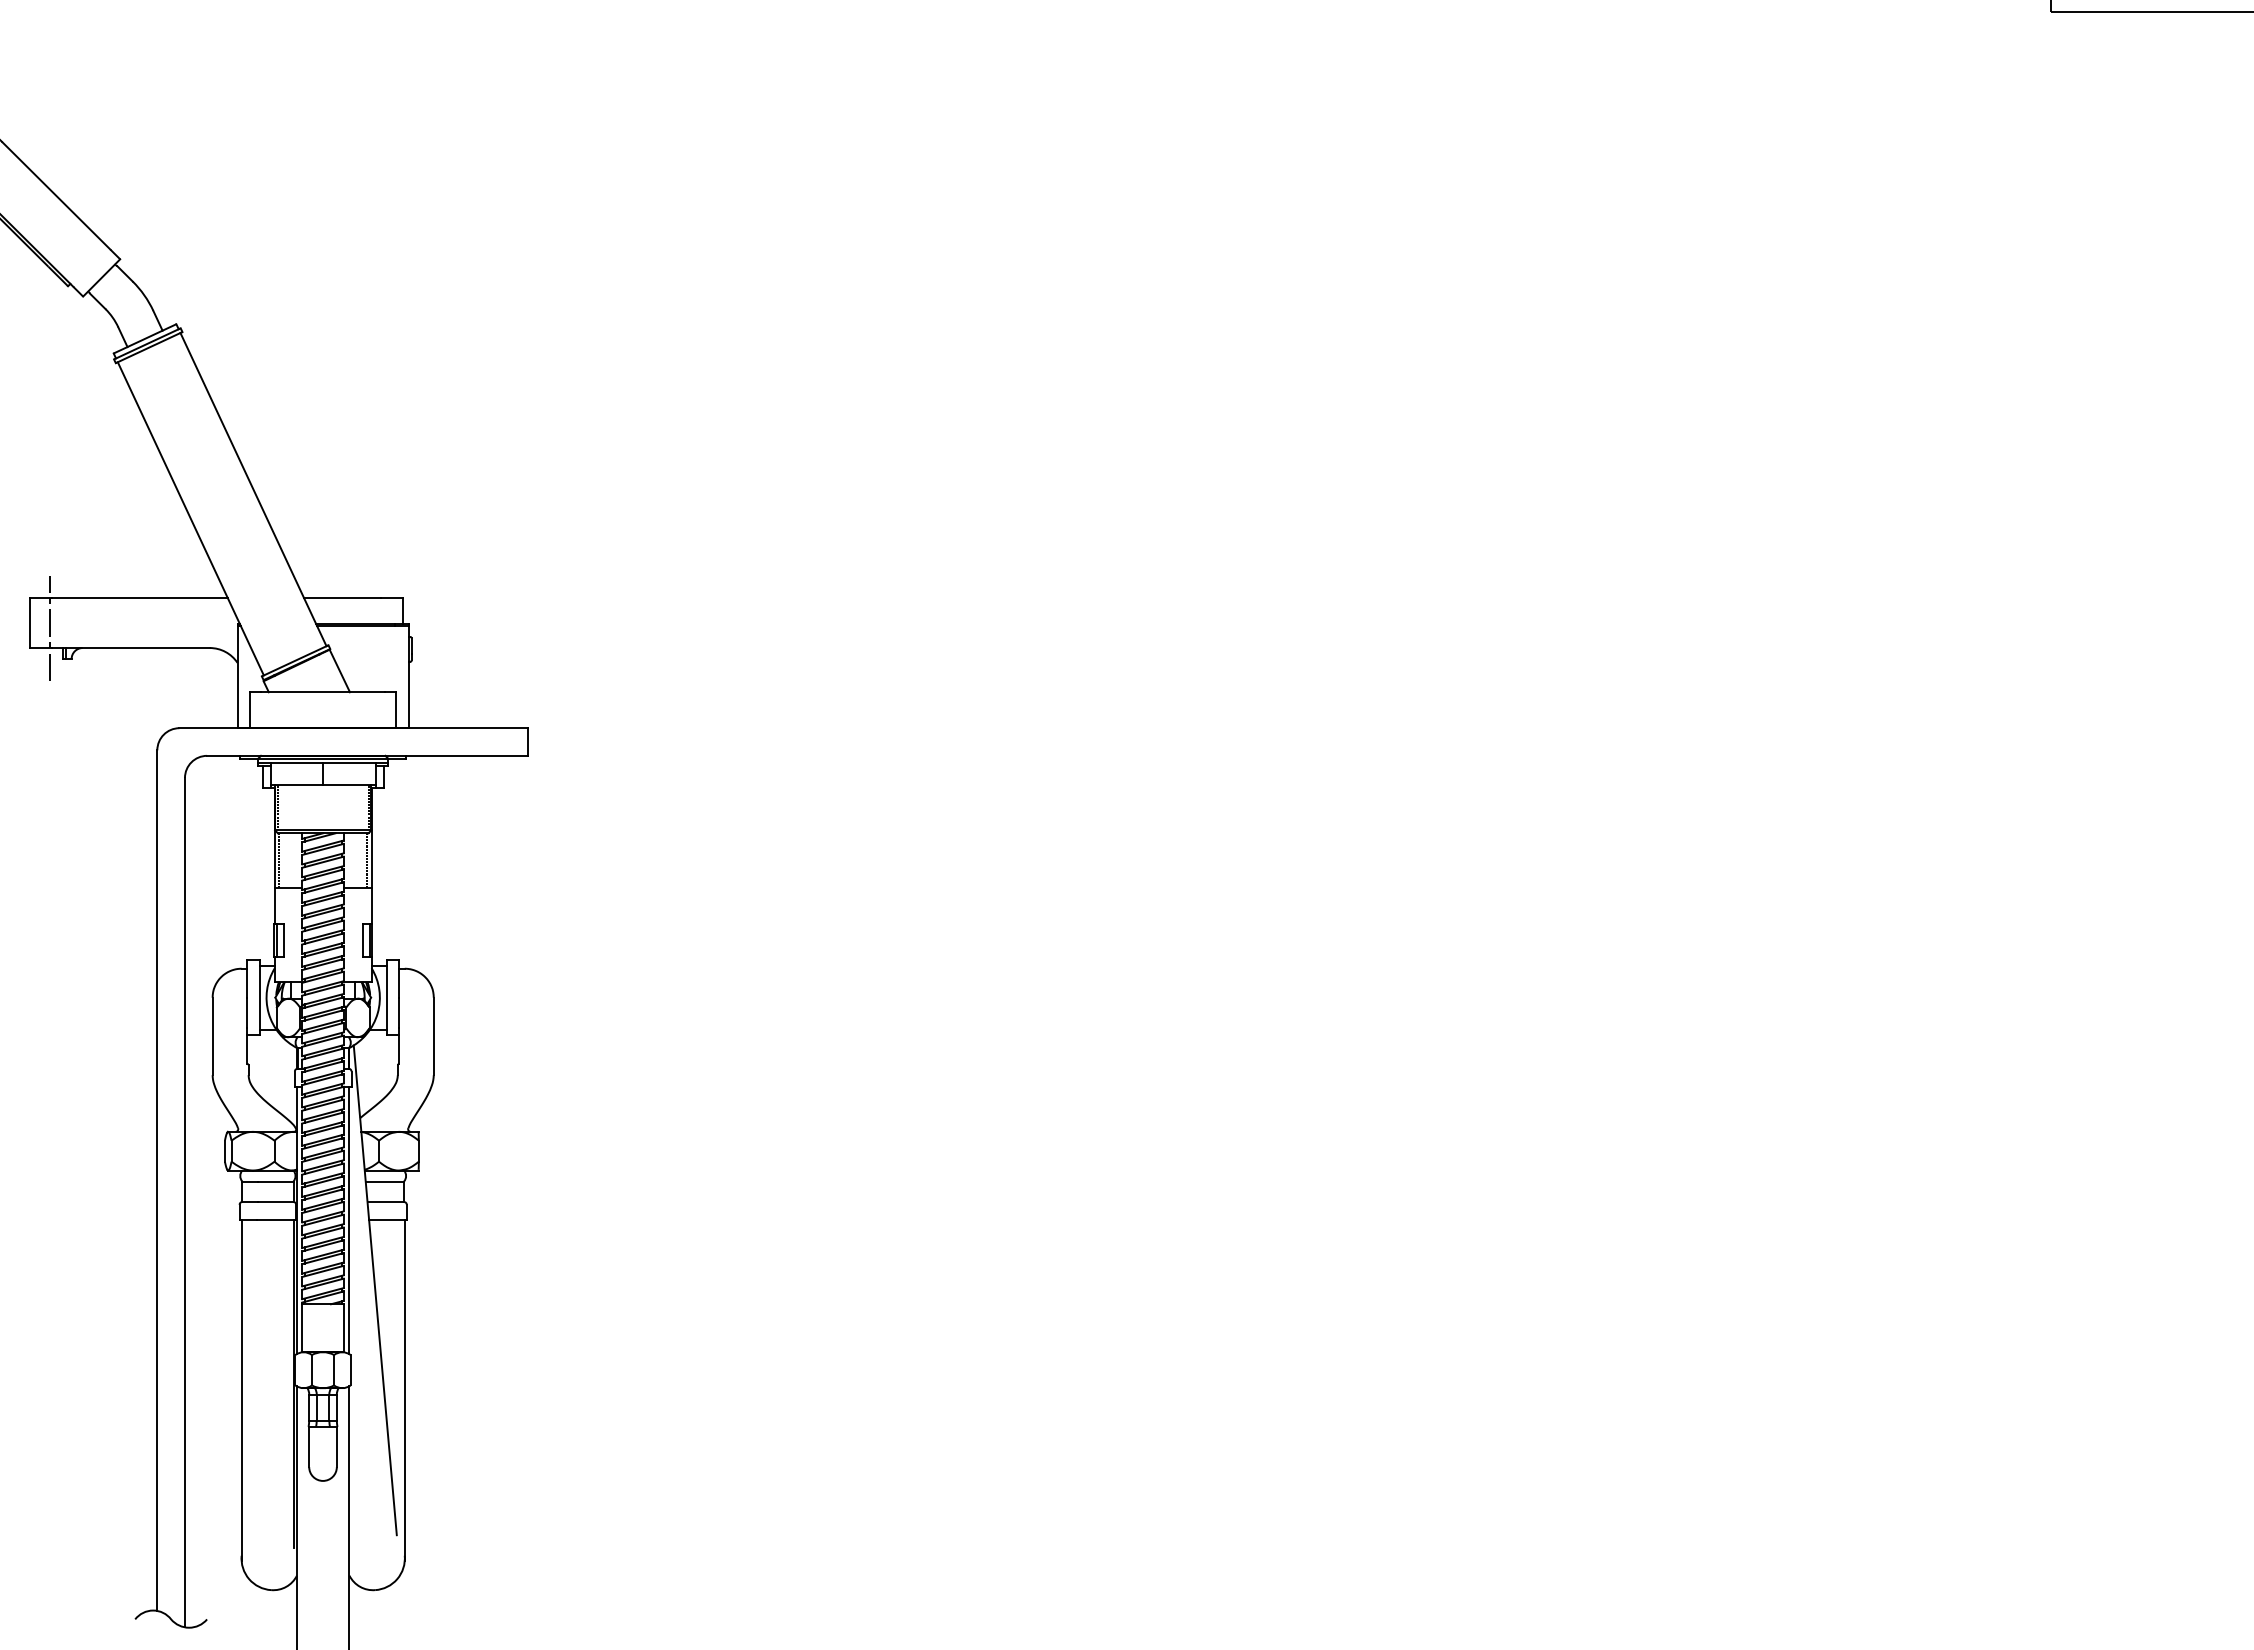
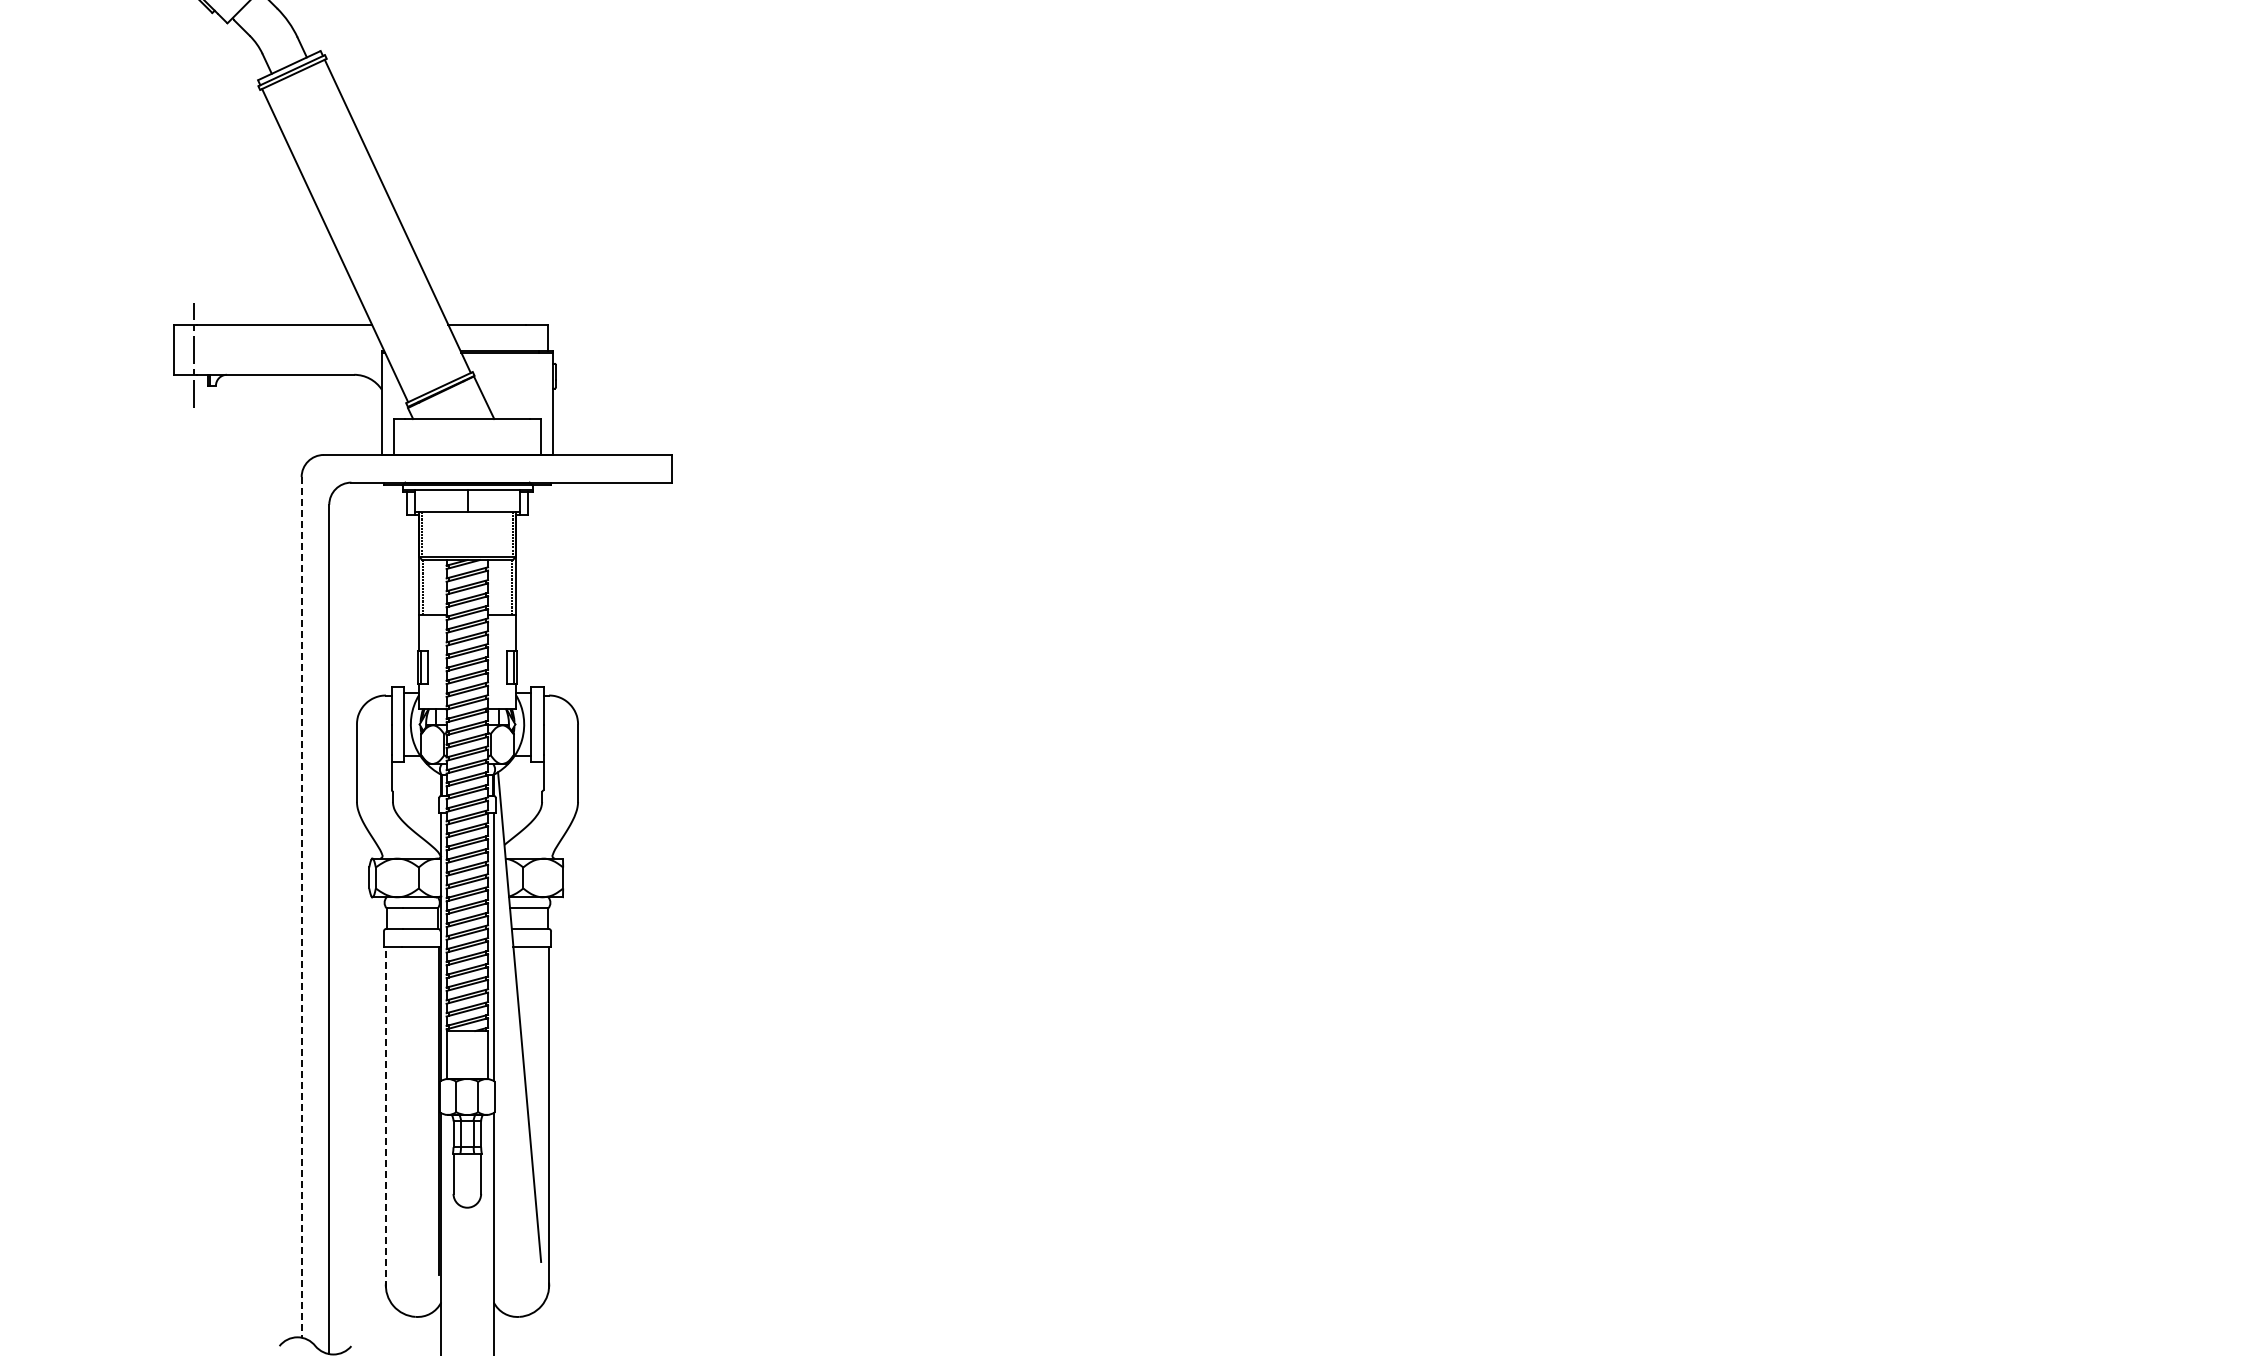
line: (157, 1181) -> (301, 908), solid -> dashed
line: (241, 1390) -> (385, 1117), solid -> dashed

